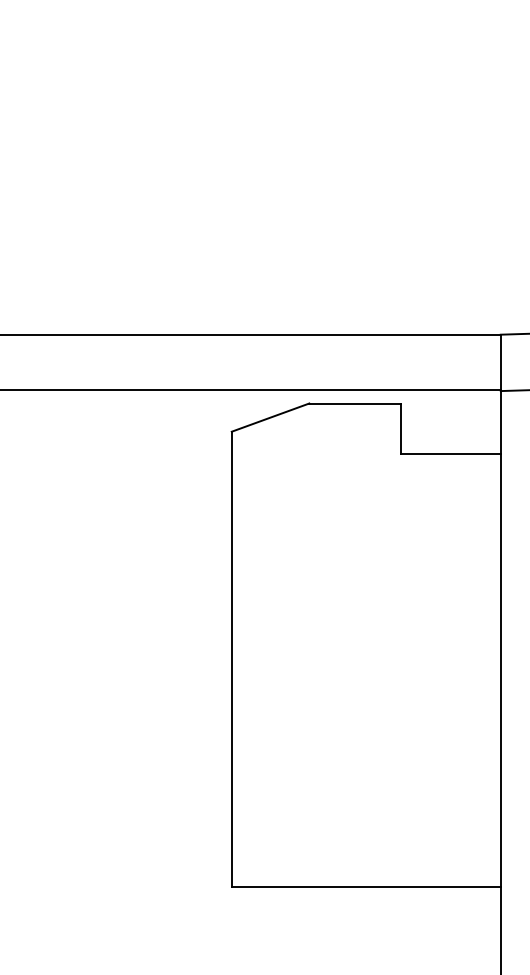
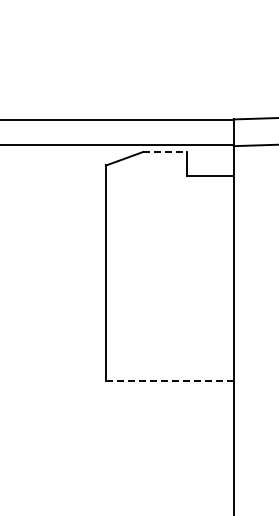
line: (354, 404) -> (164, 152), solid -> dashed
line: (367, 888) -> (170, 381), solid -> dashed

